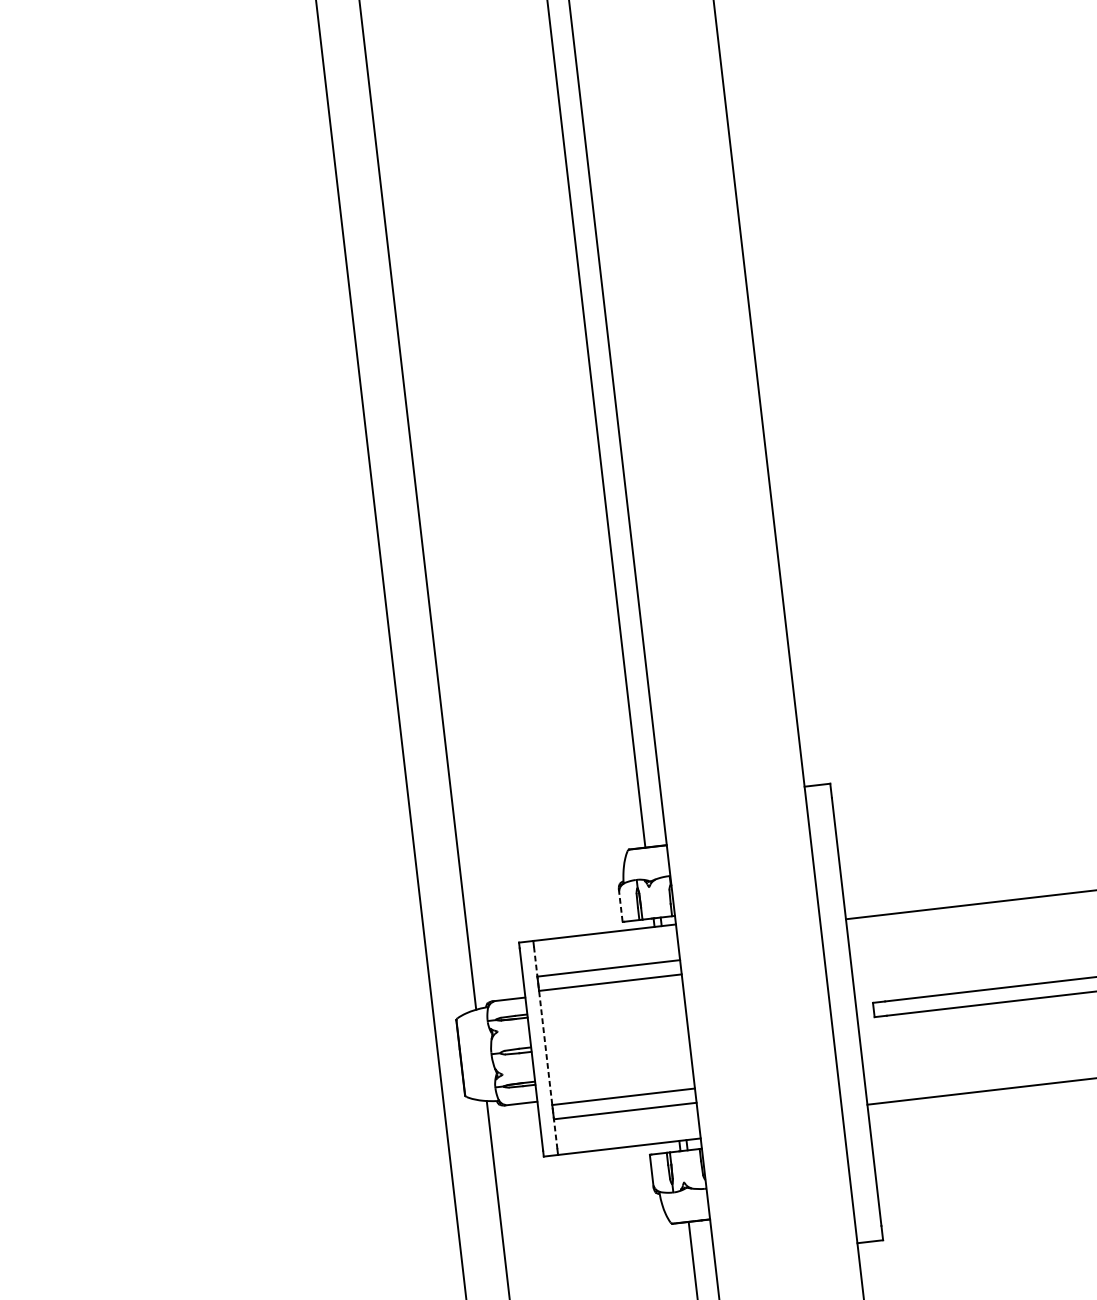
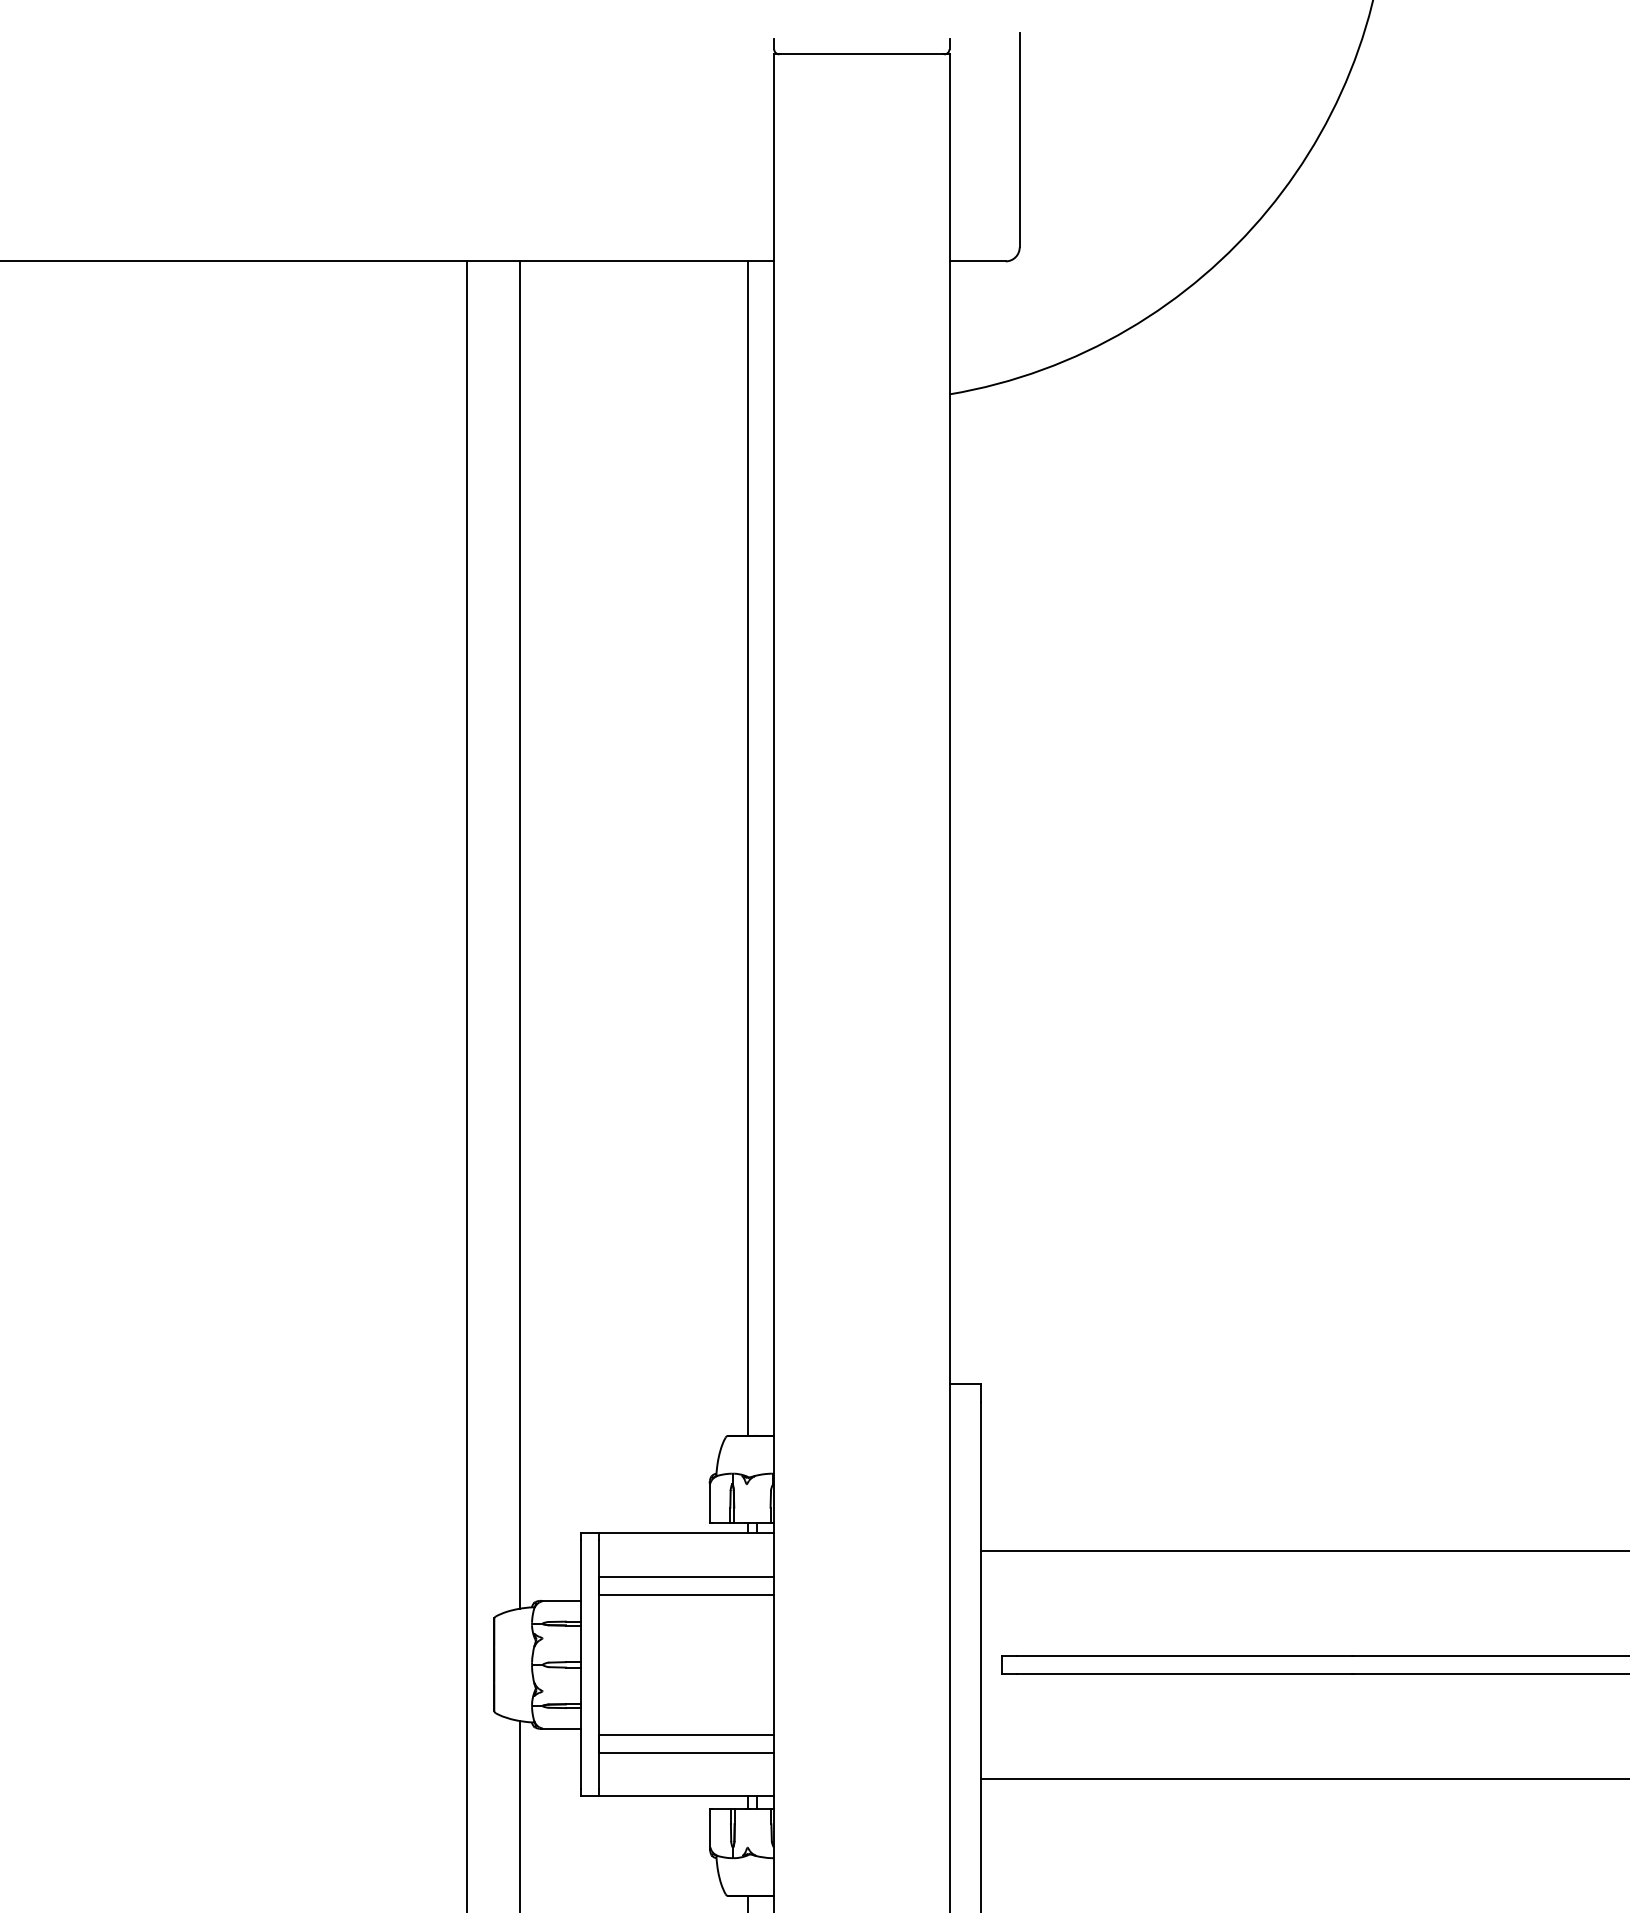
line: (620, 905) -> (709, 1502), dashed -> solid
line: (545, 1047) -> (598, 1664), dashed -> solid

